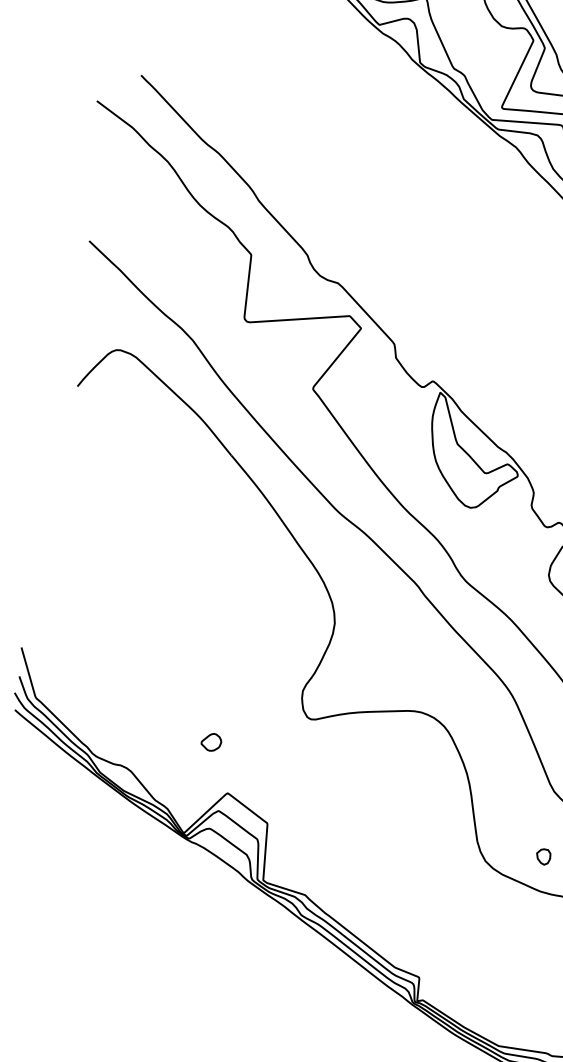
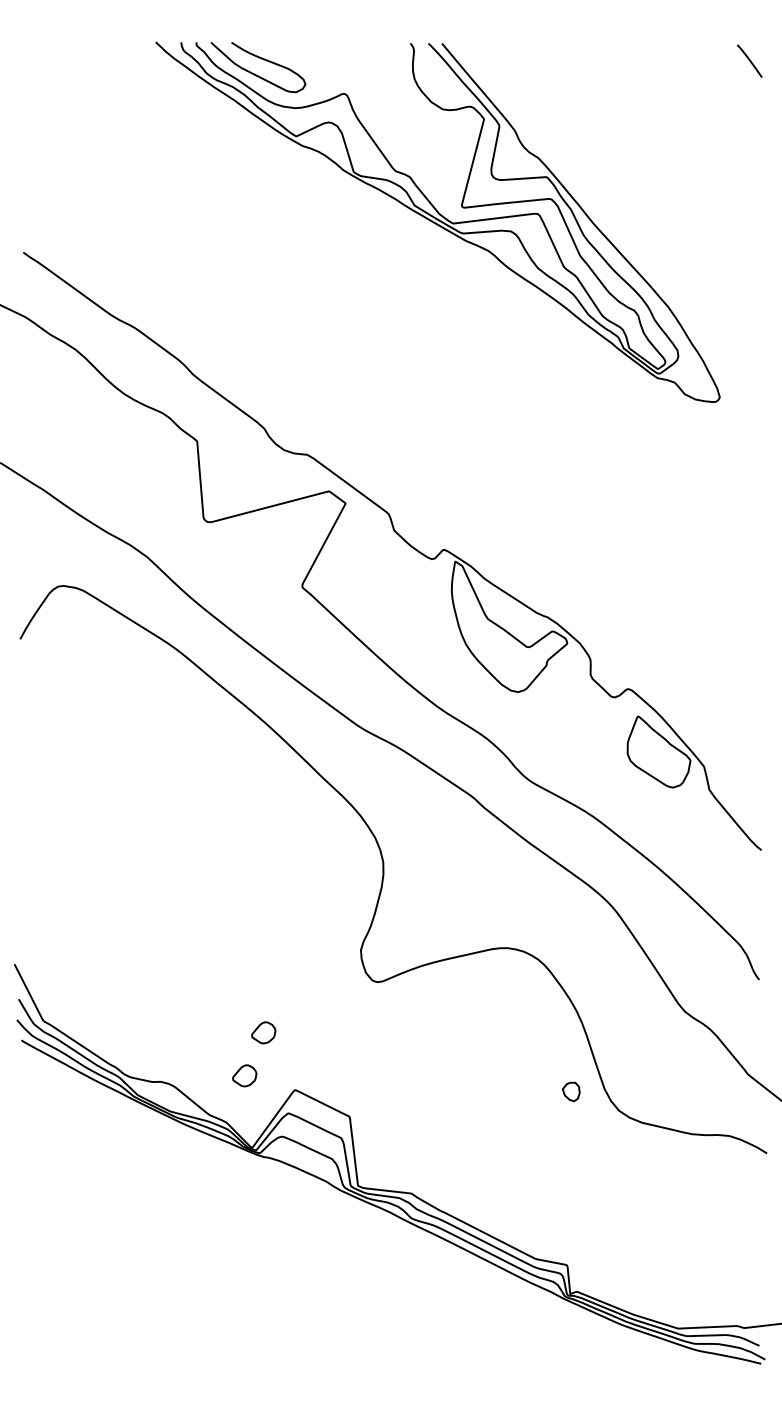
part: (189, 773) -> (244, 1075), added
part: (542, 856) -> (570, 1091), moved

